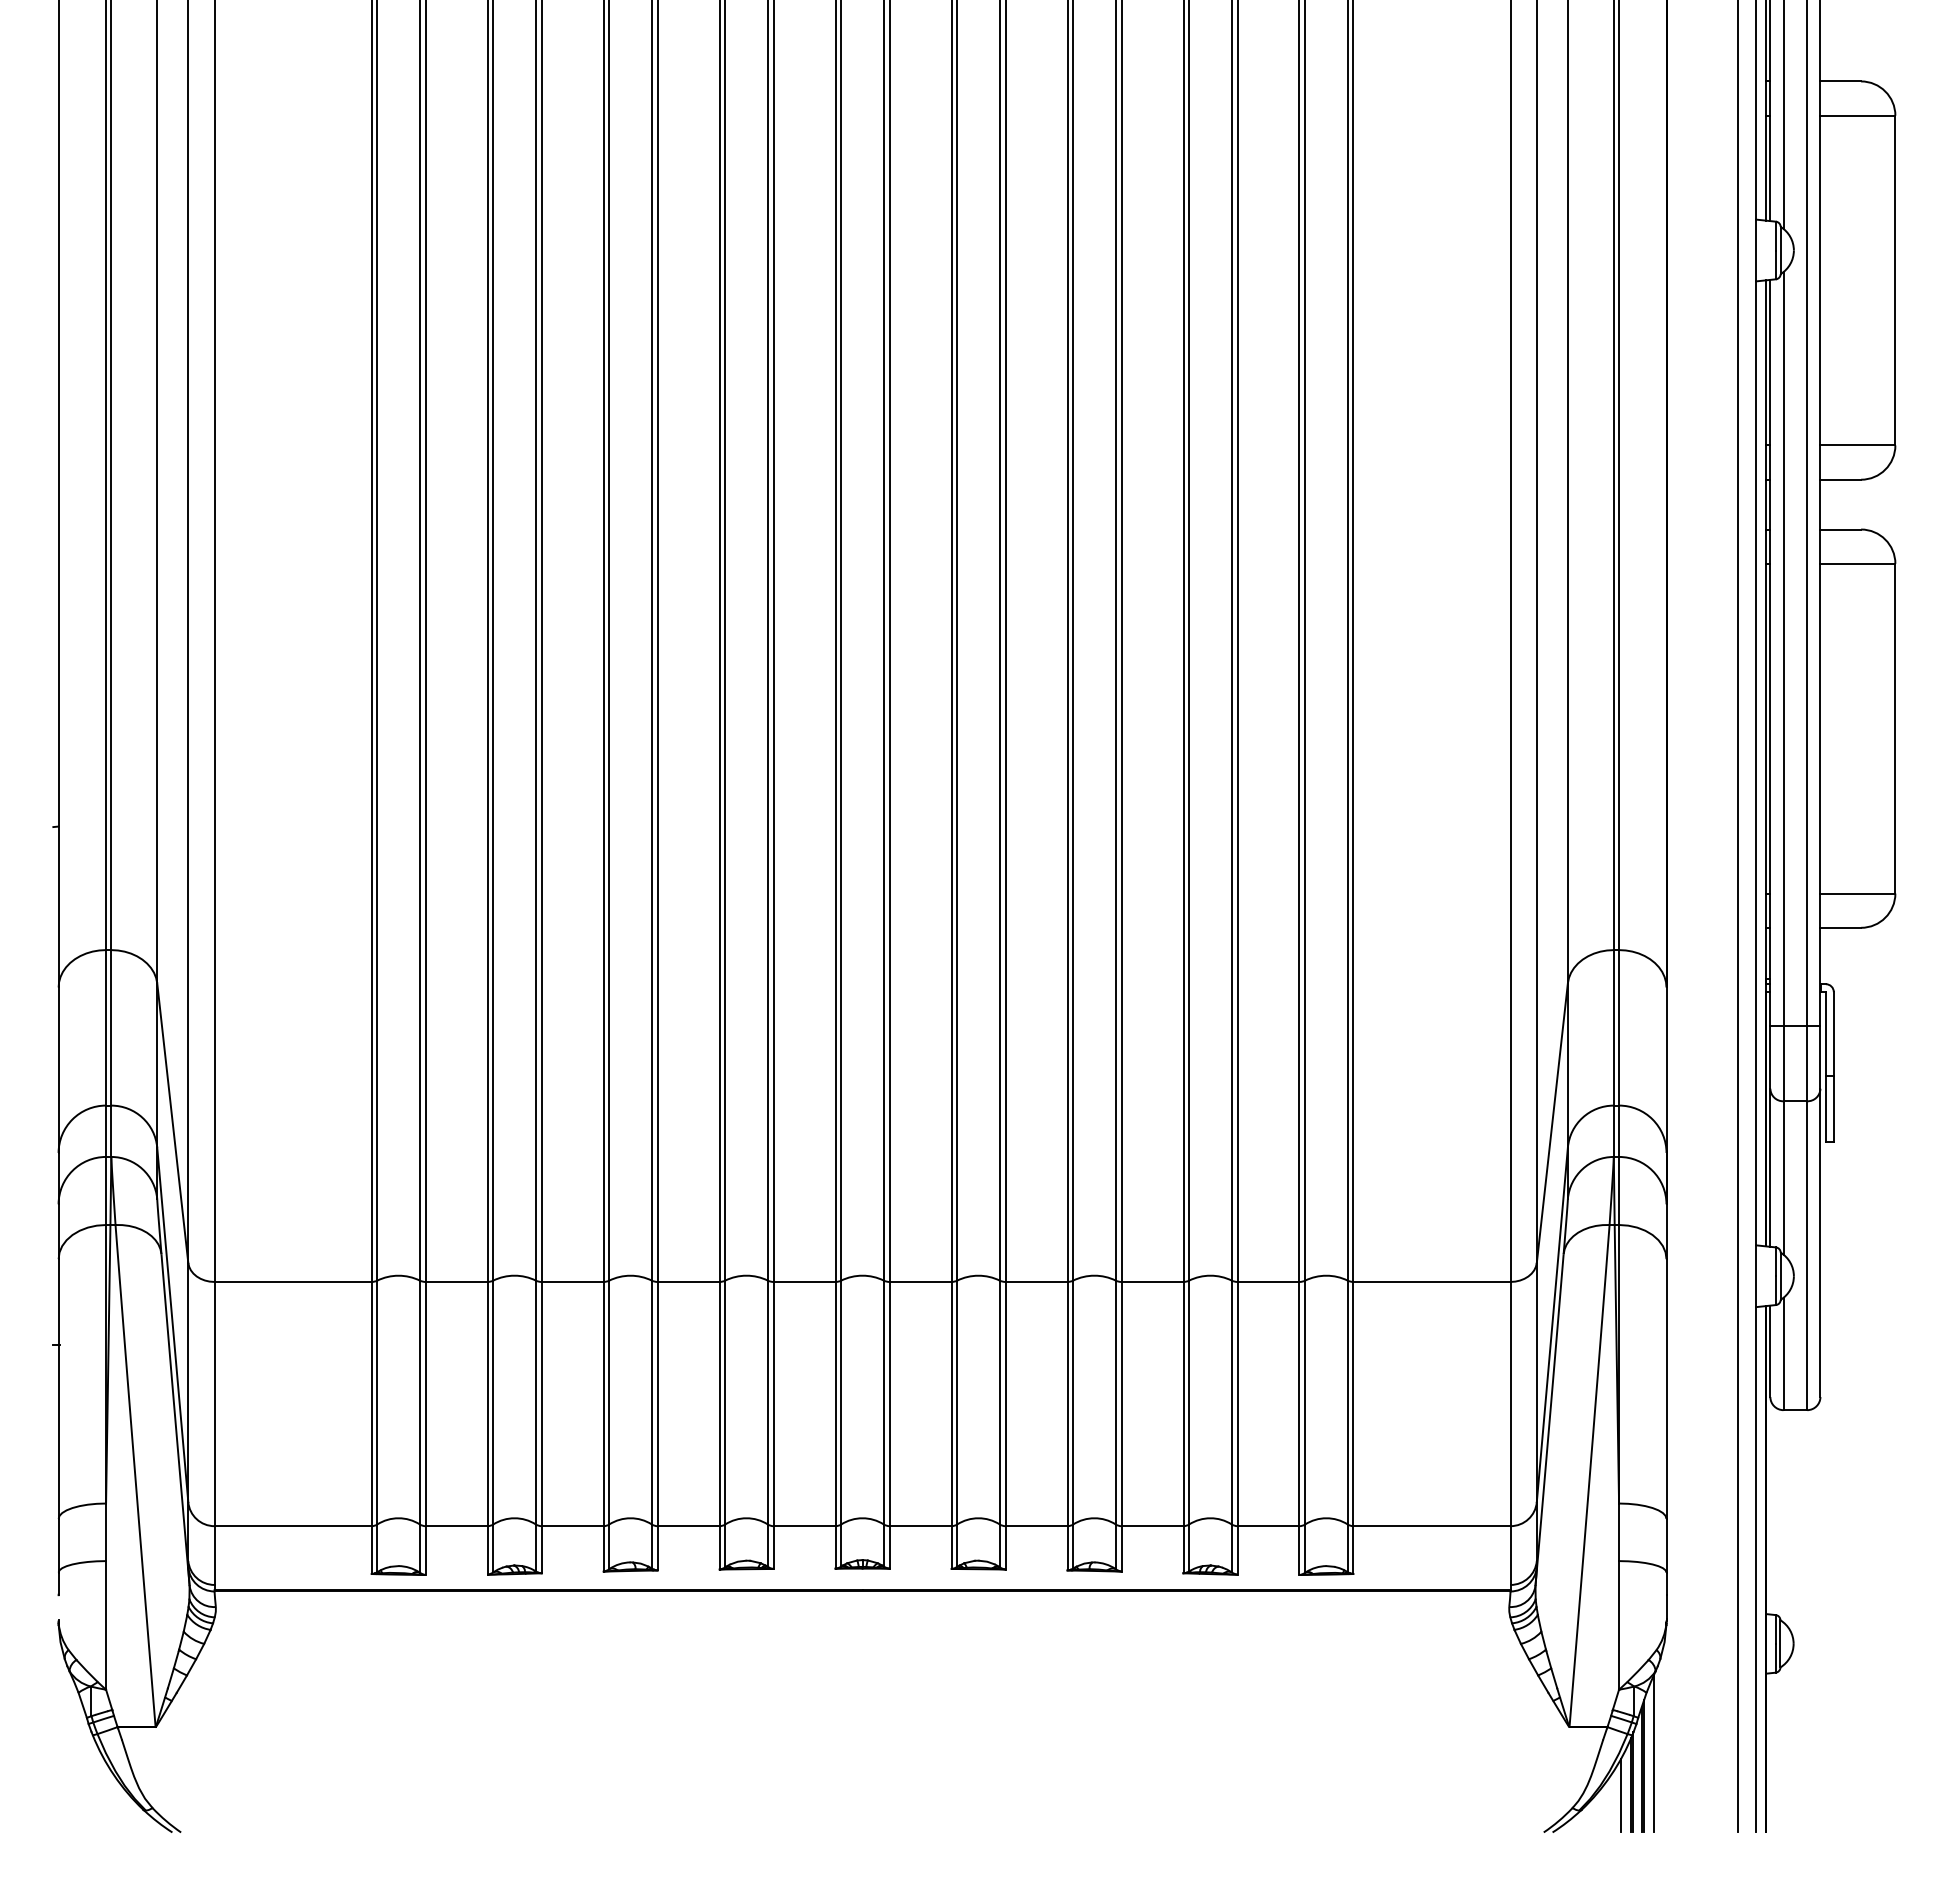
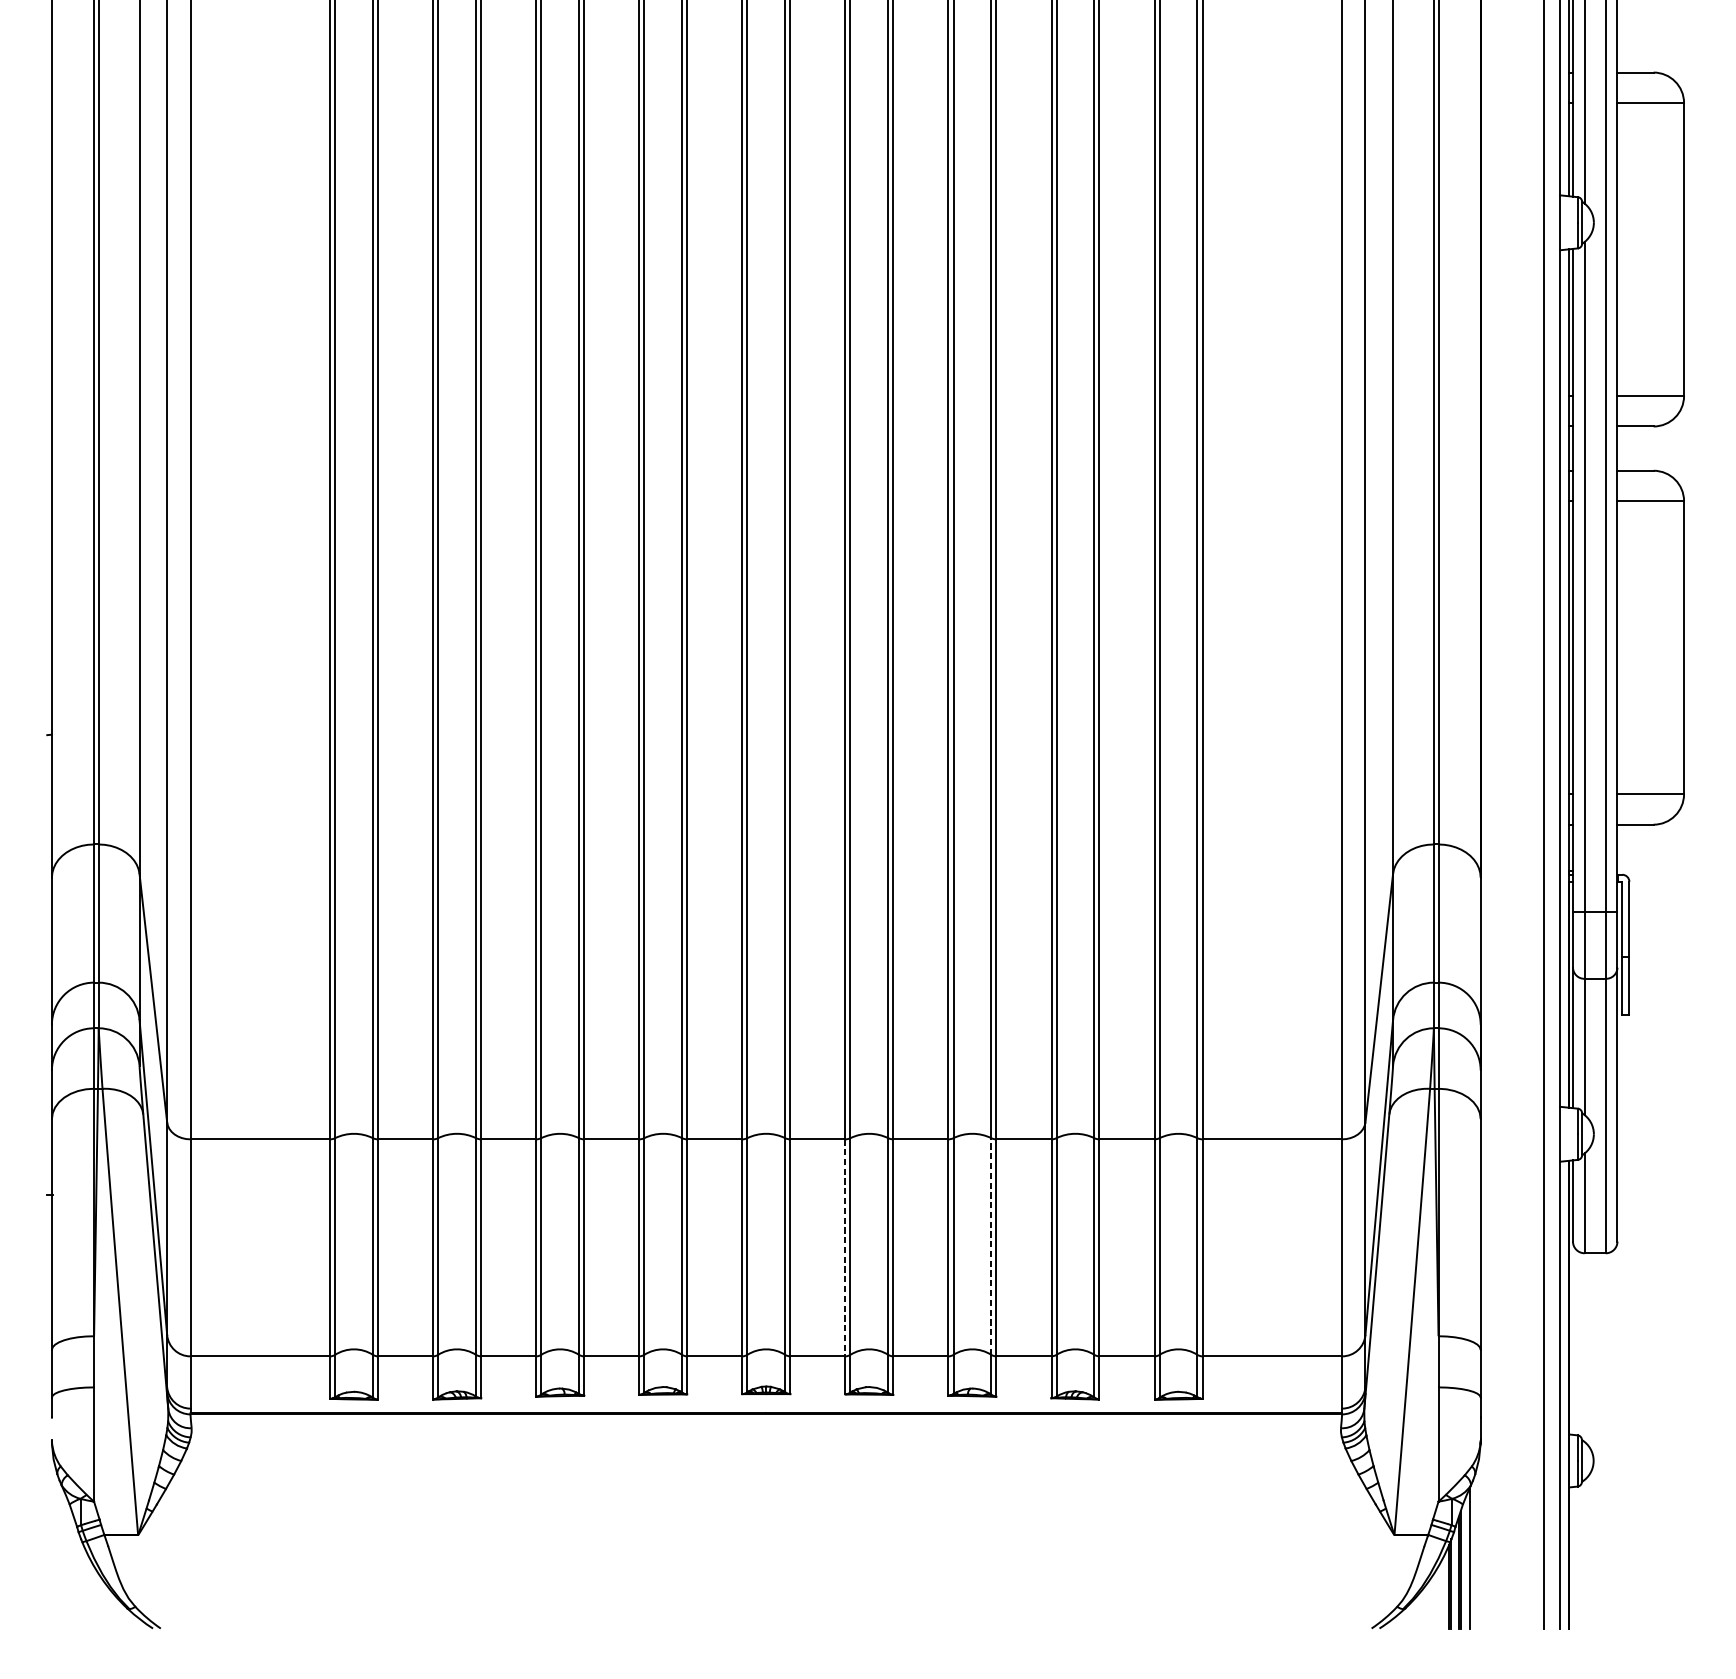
line: (1115, 1402) -> (991, 1246), solid -> dashed
line: (951, 1404) -> (845, 1248), solid -> dashed
line: (1620, 1795) -> (1439, 1595), removed

